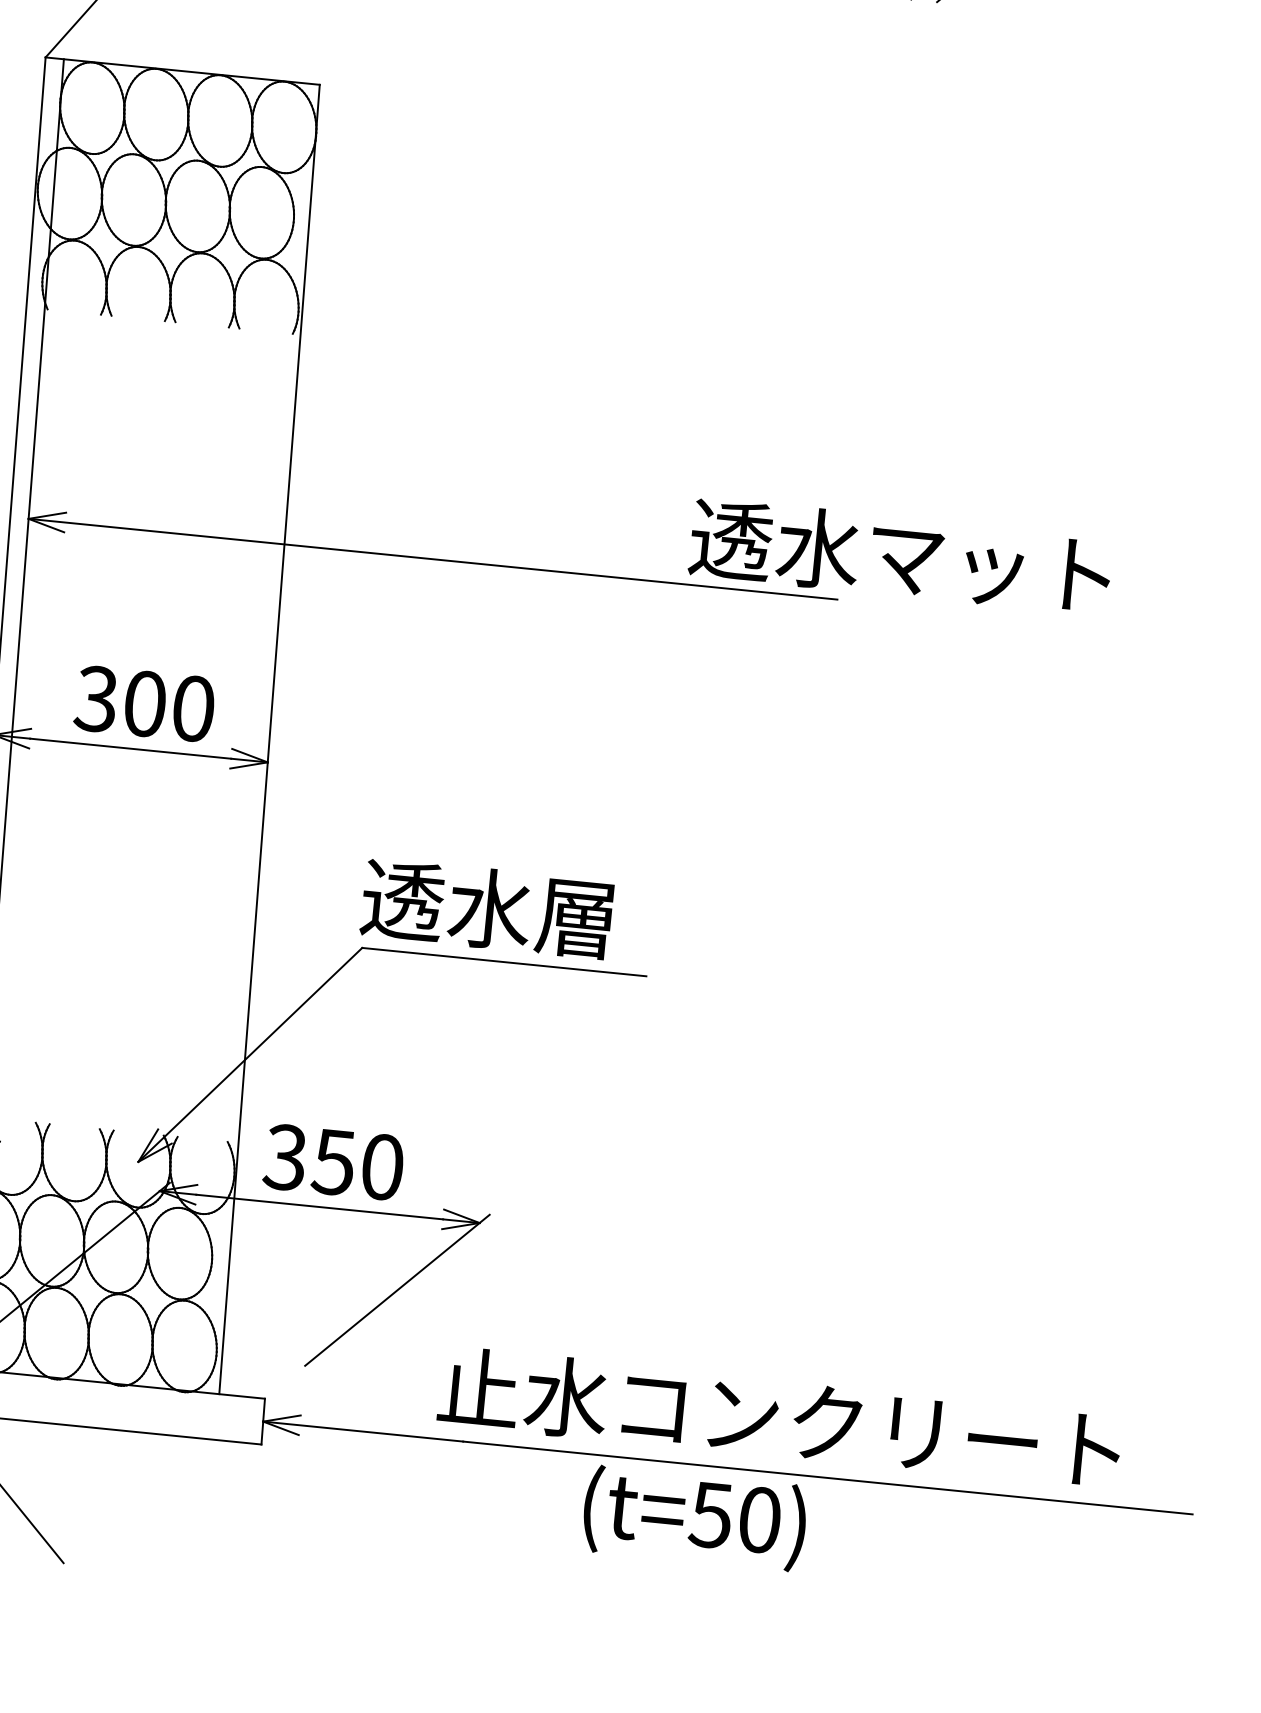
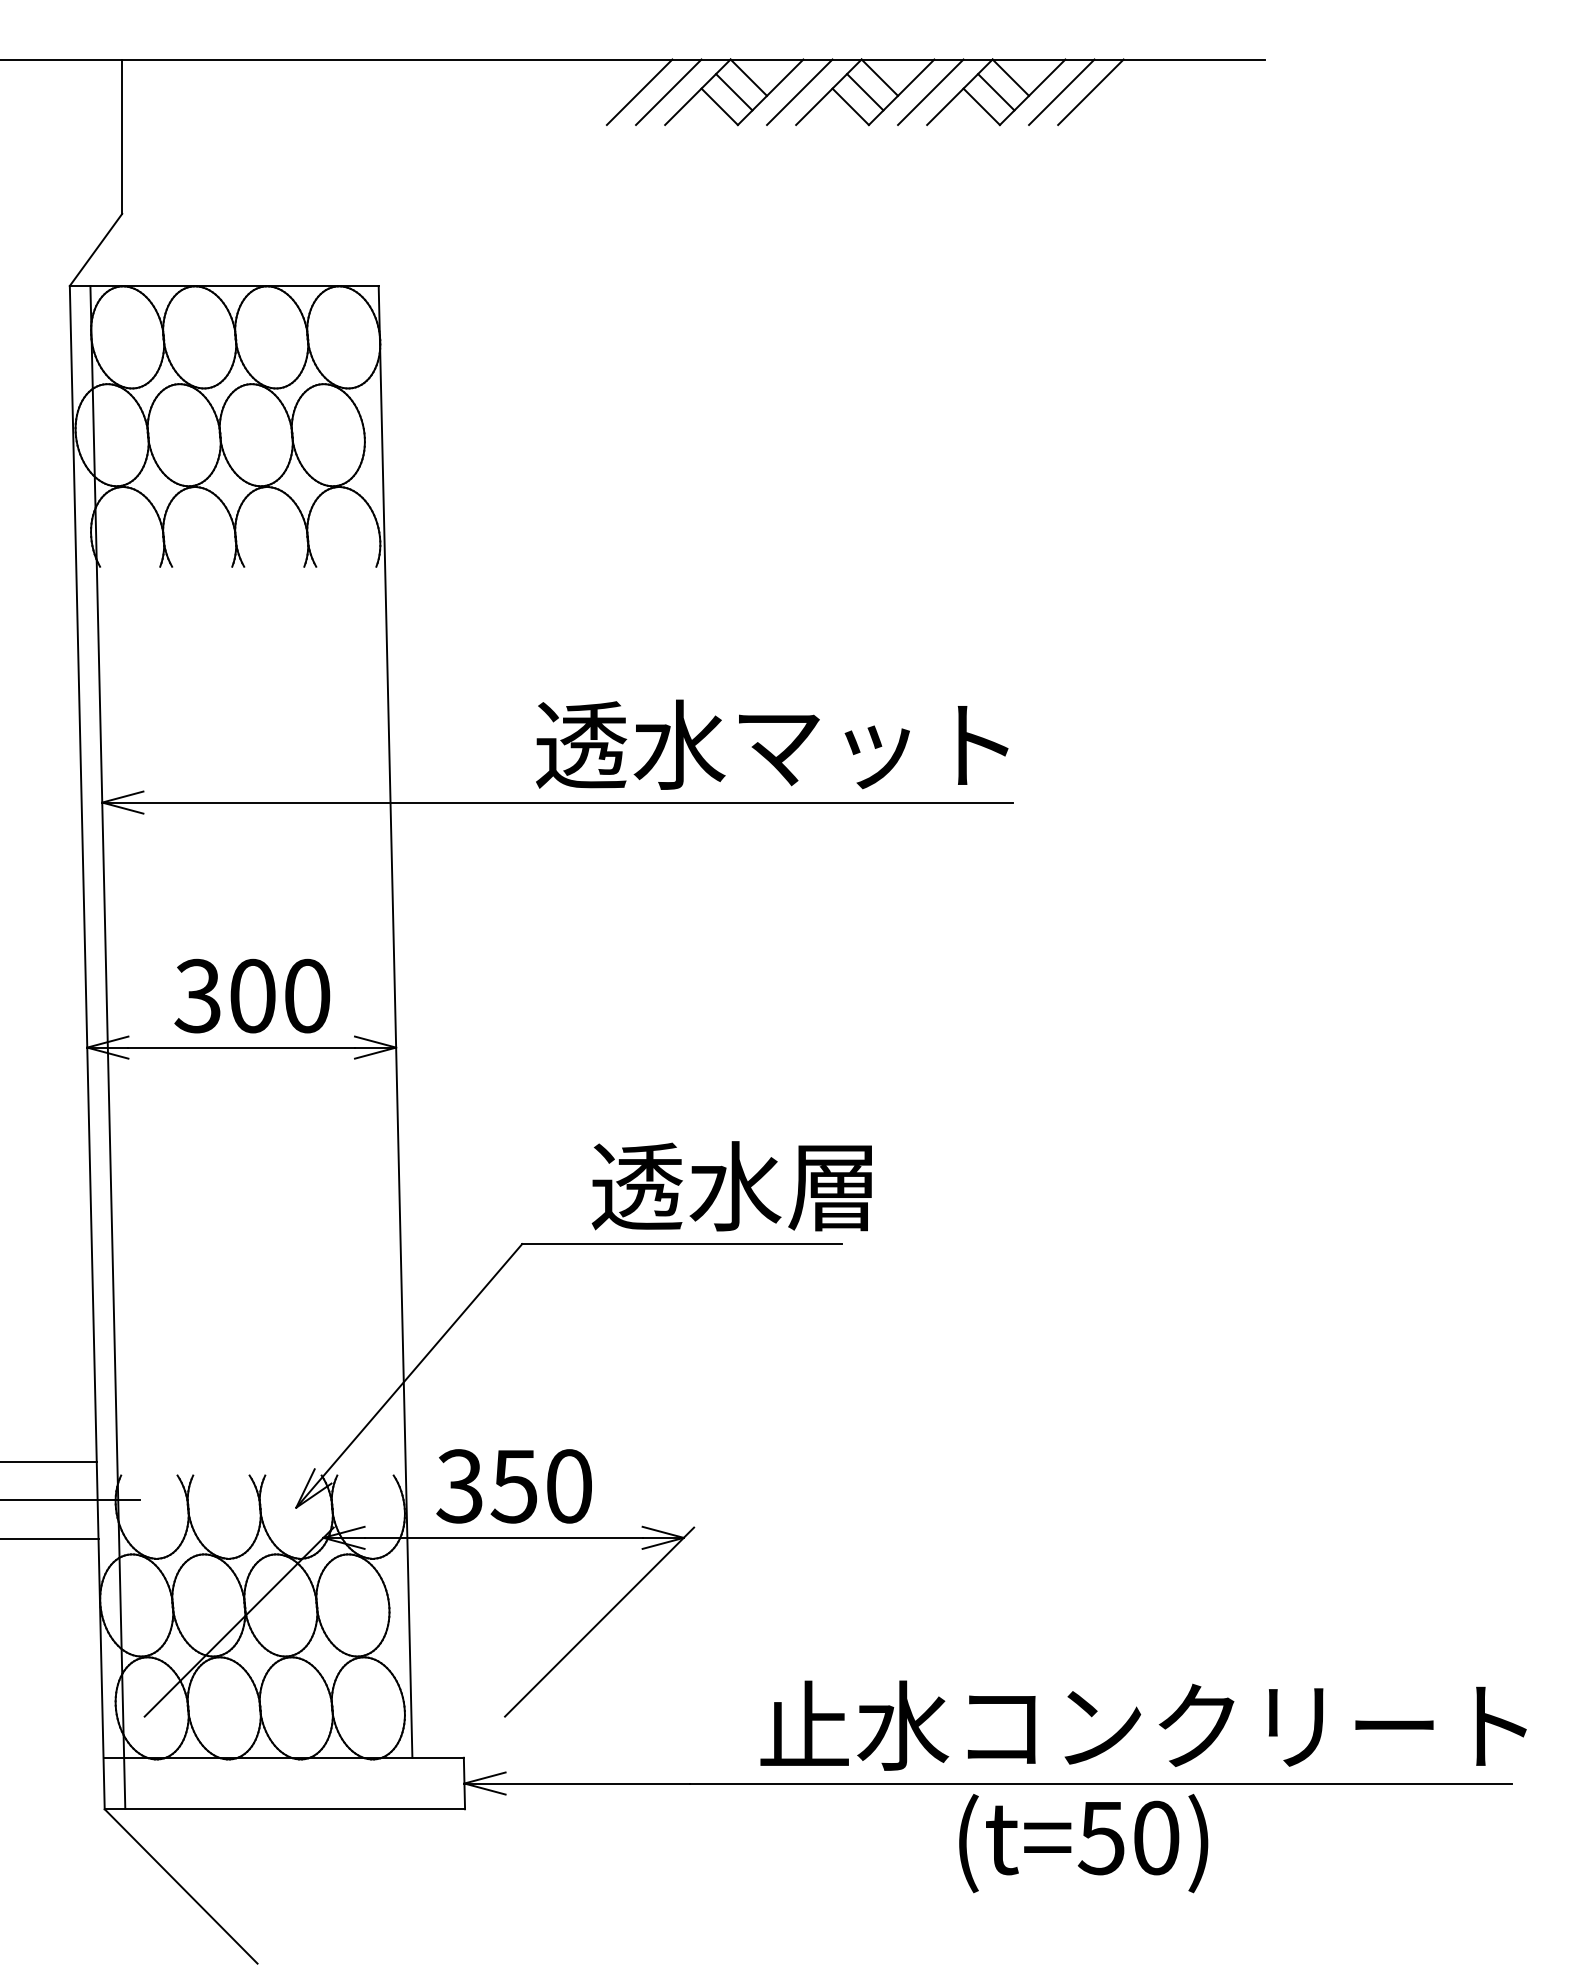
text: (900, 556) -> (772, 744), moved
text: (486, 908) -> (731, 1186), moved
text: (779, 1418) -> (1143, 1725), moved
text: (694, 1518) -> (1083, 1843), moved

